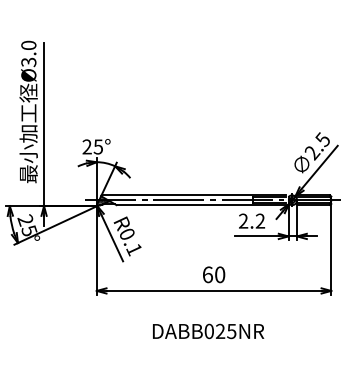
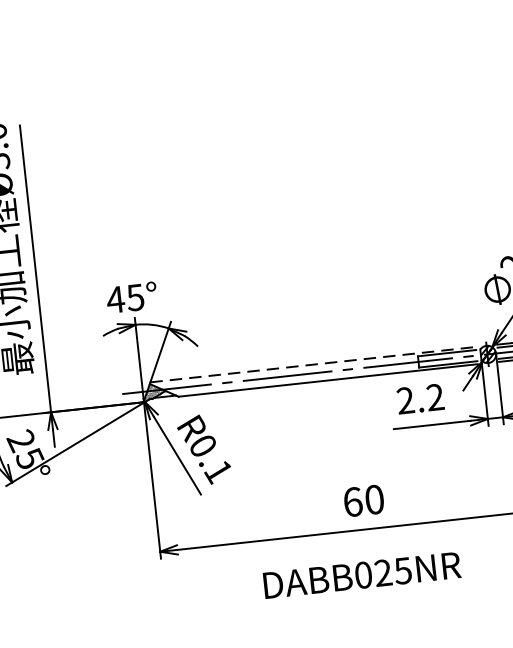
text: (87, 146) -> (116, 298), 25° -> 45°
line: (194, 195) -> (314, 364), solid -> dashed
text: (208, 331) -> (362, 575), moved

